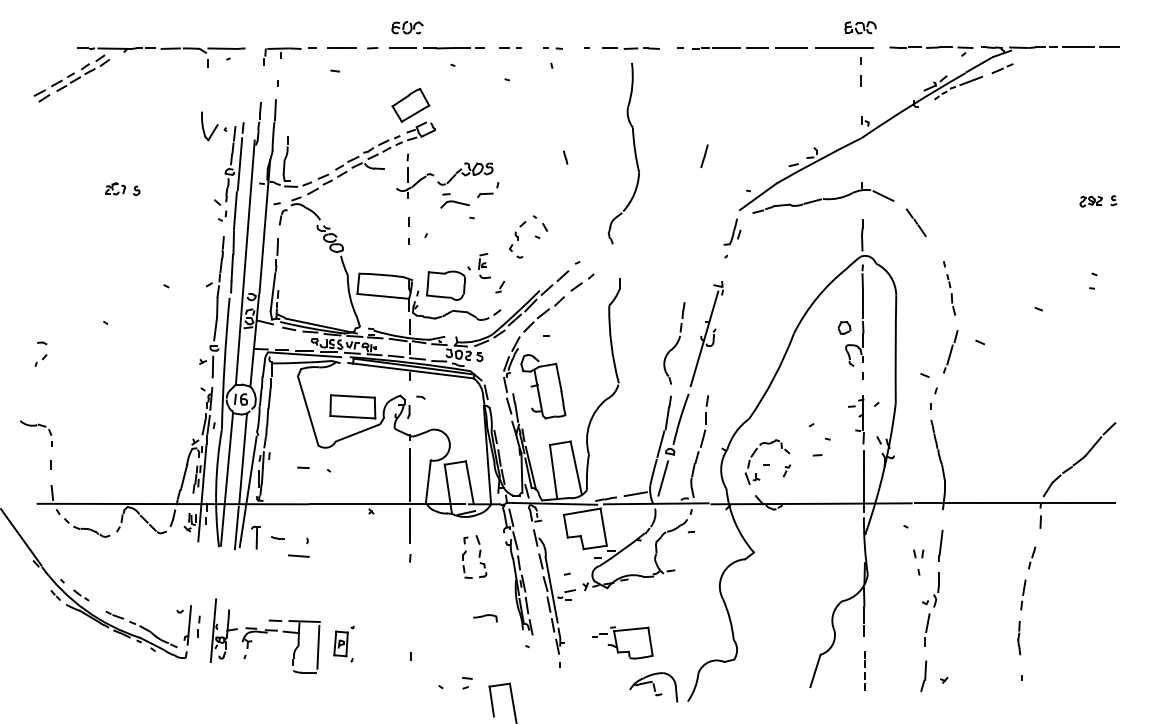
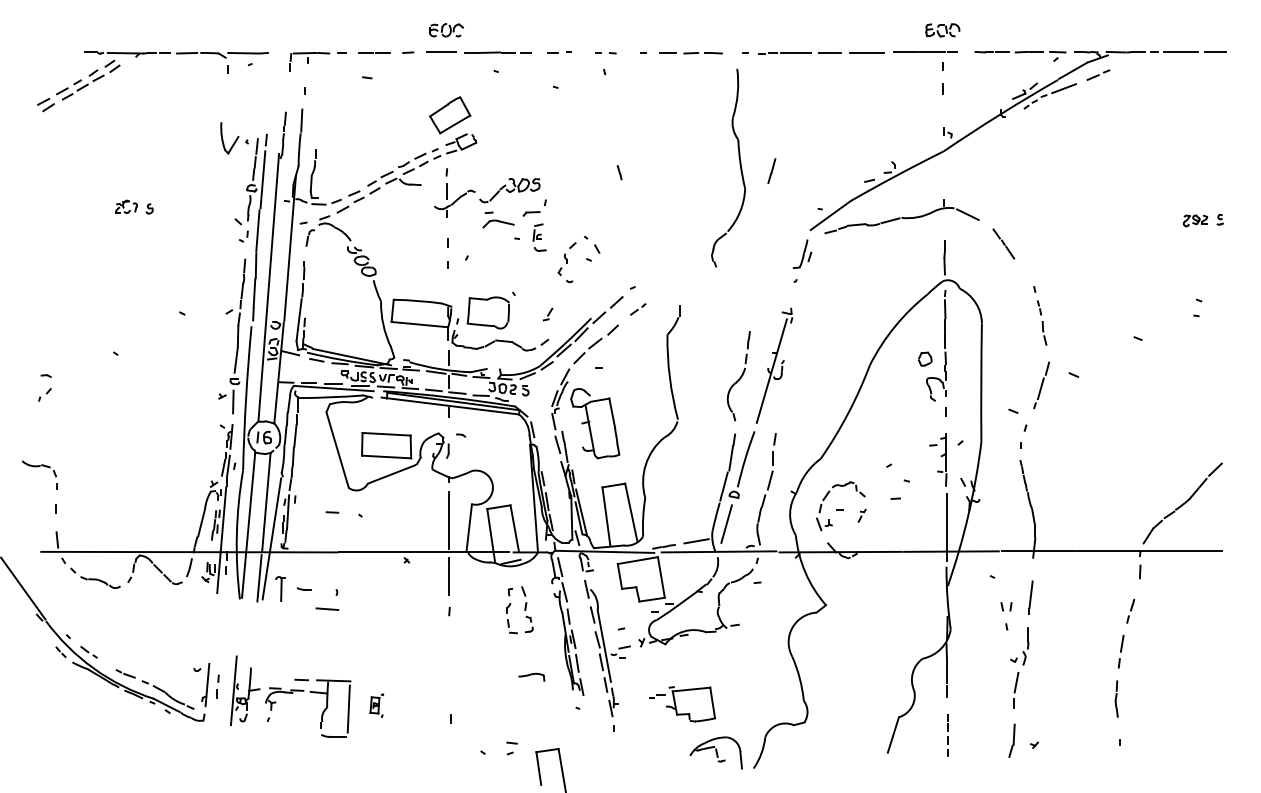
part: (634, 153) -> (740, 168), moved
part: (484, 266) -> (539, 238), moved
part: (582, 282) -> (638, 309), size x0.6
part: (343, 643) -> (376, 704), size x0.6

